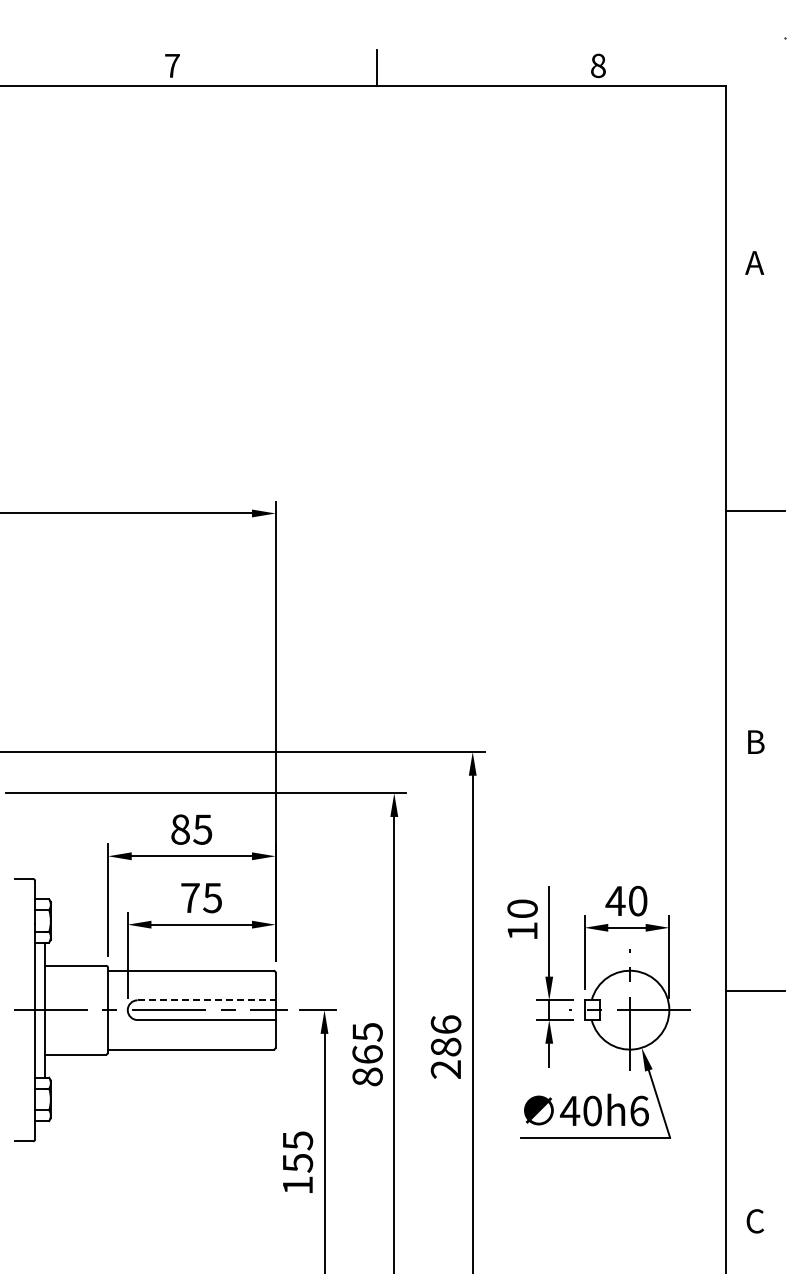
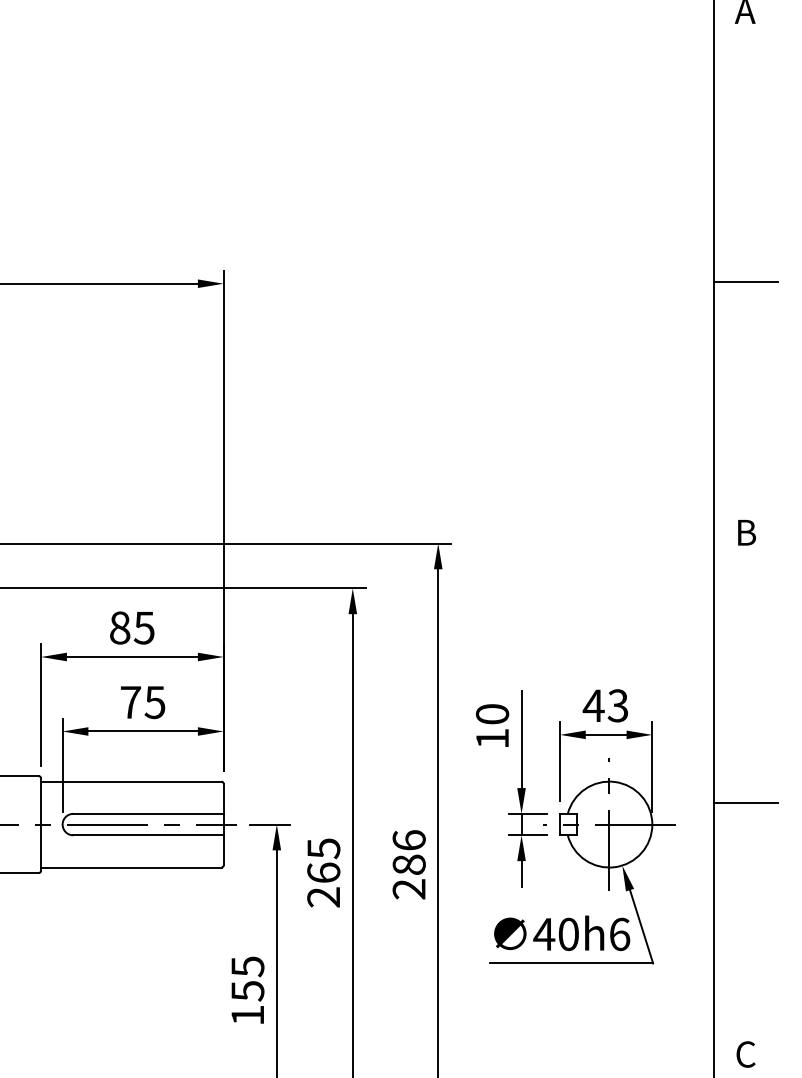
text: (637, 900) -> (617, 705), 40 -> 43
line: (207, 1000) -> (149, 814), dashed -> solid
text: (367, 1076) -> (323, 896), 865 -> 265

